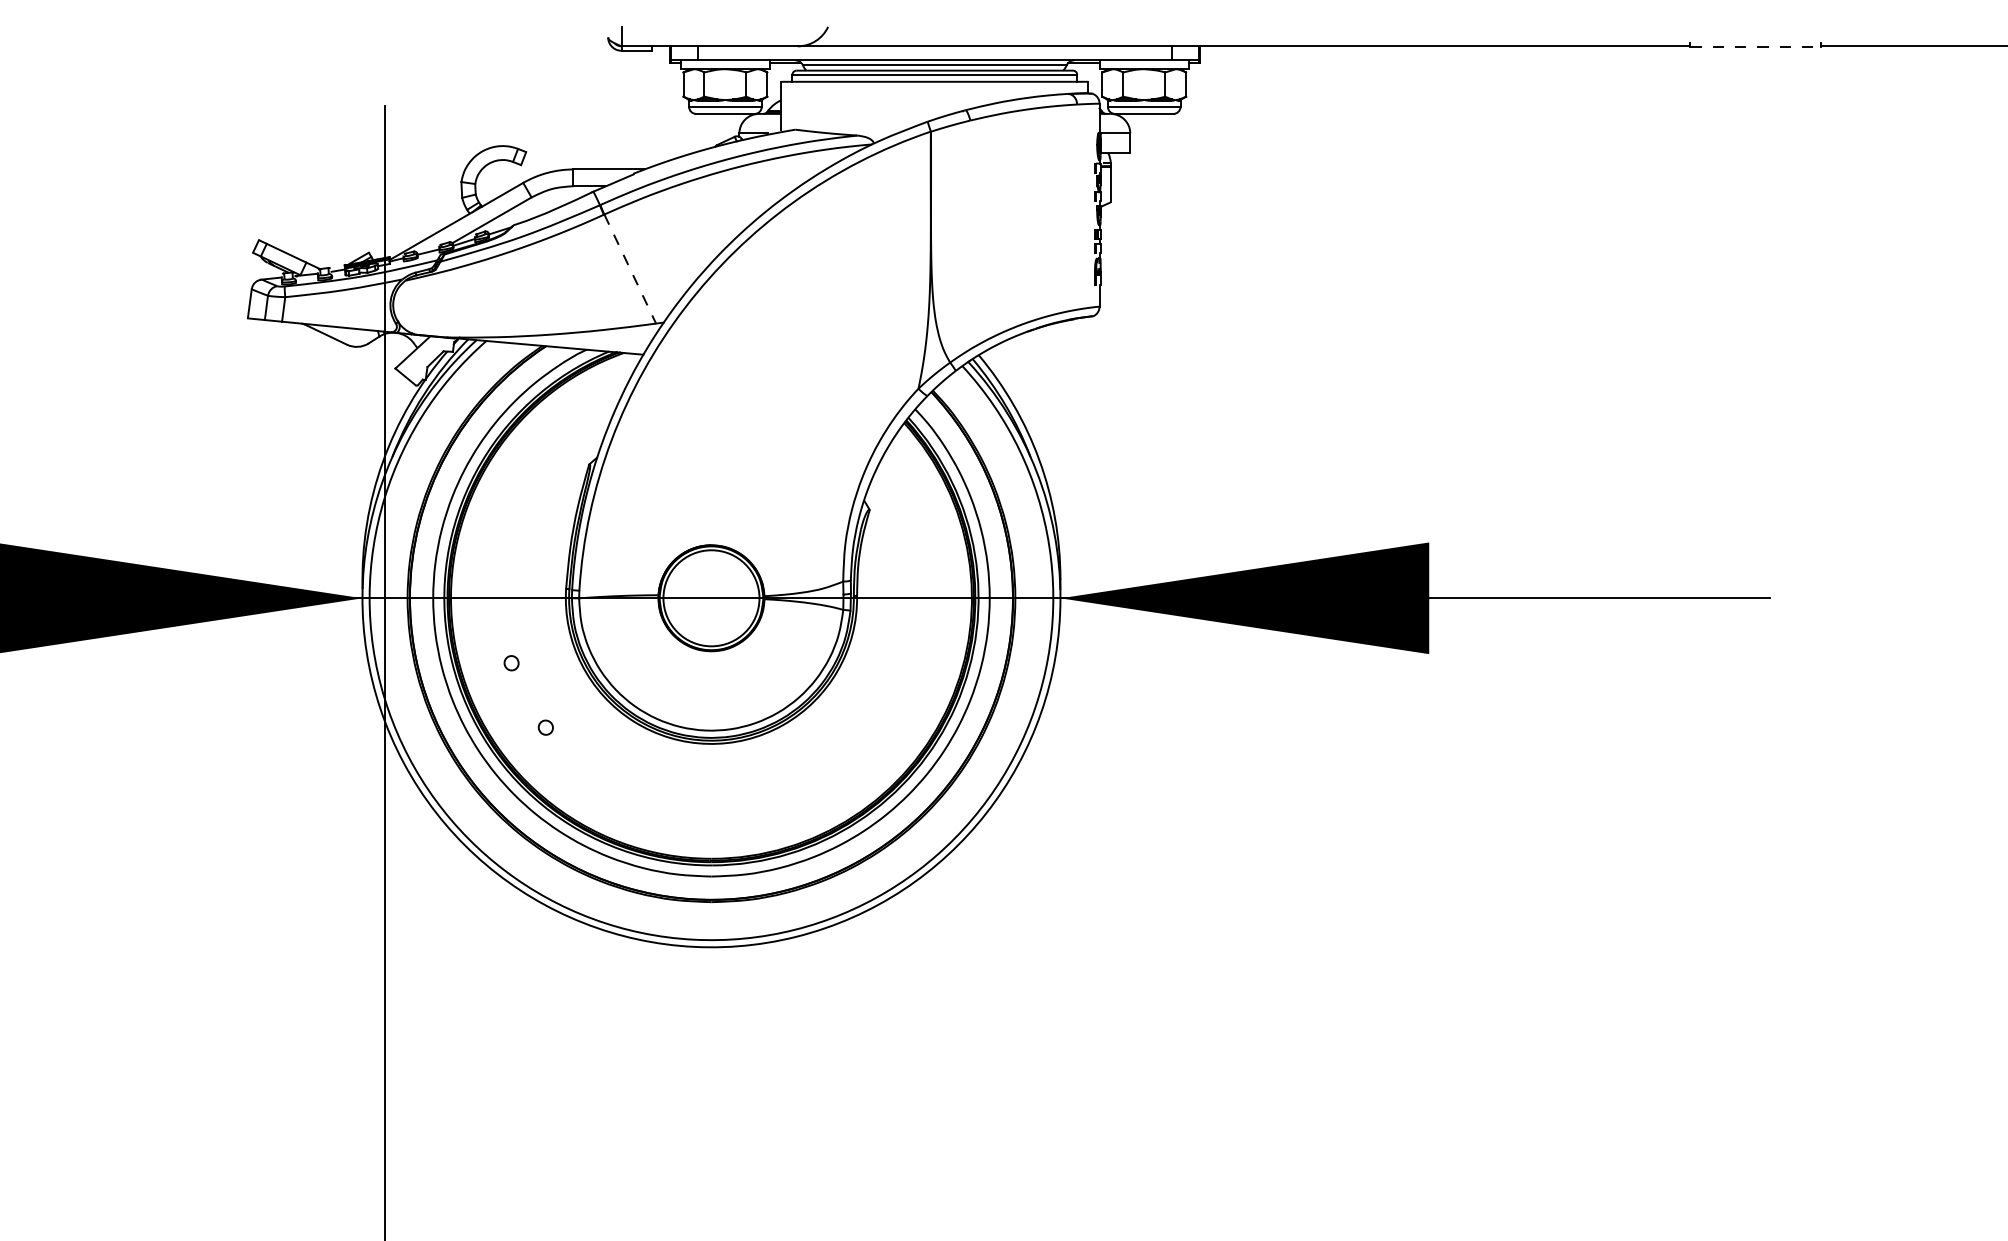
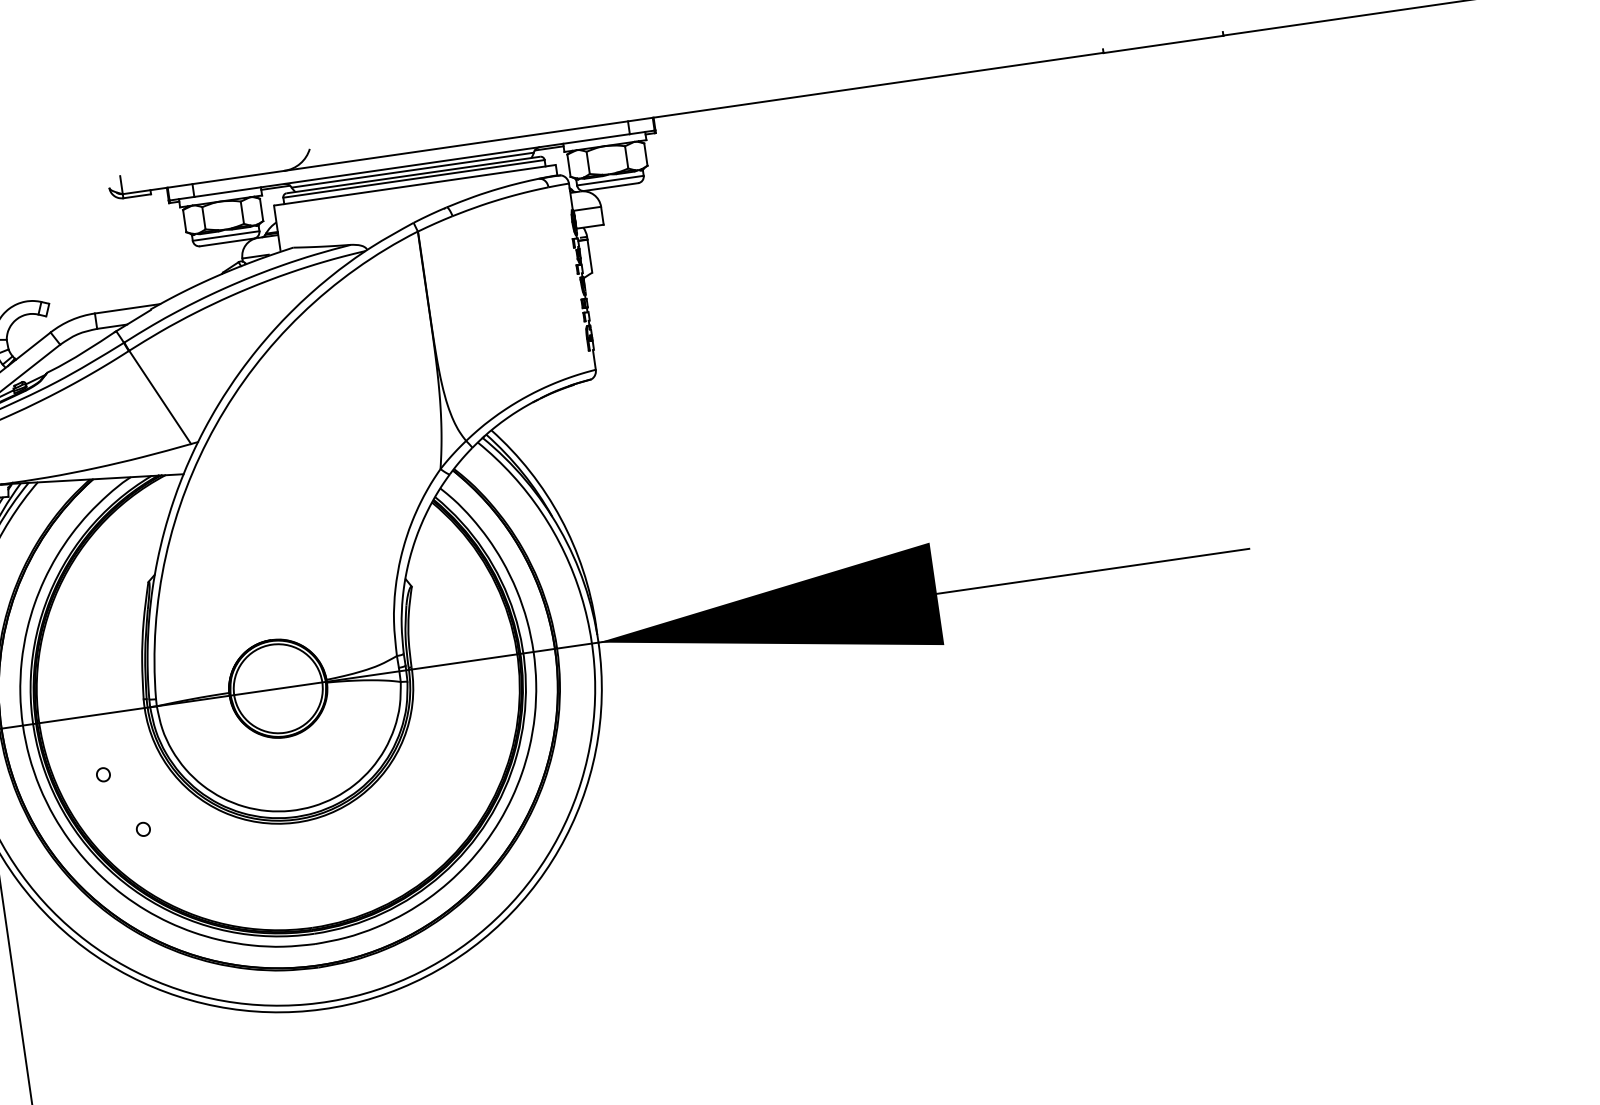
line: (1756, 46) -> (1164, 44), dashed -> solid
line: (630, 269) -> (160, 397), dashed -> solid

